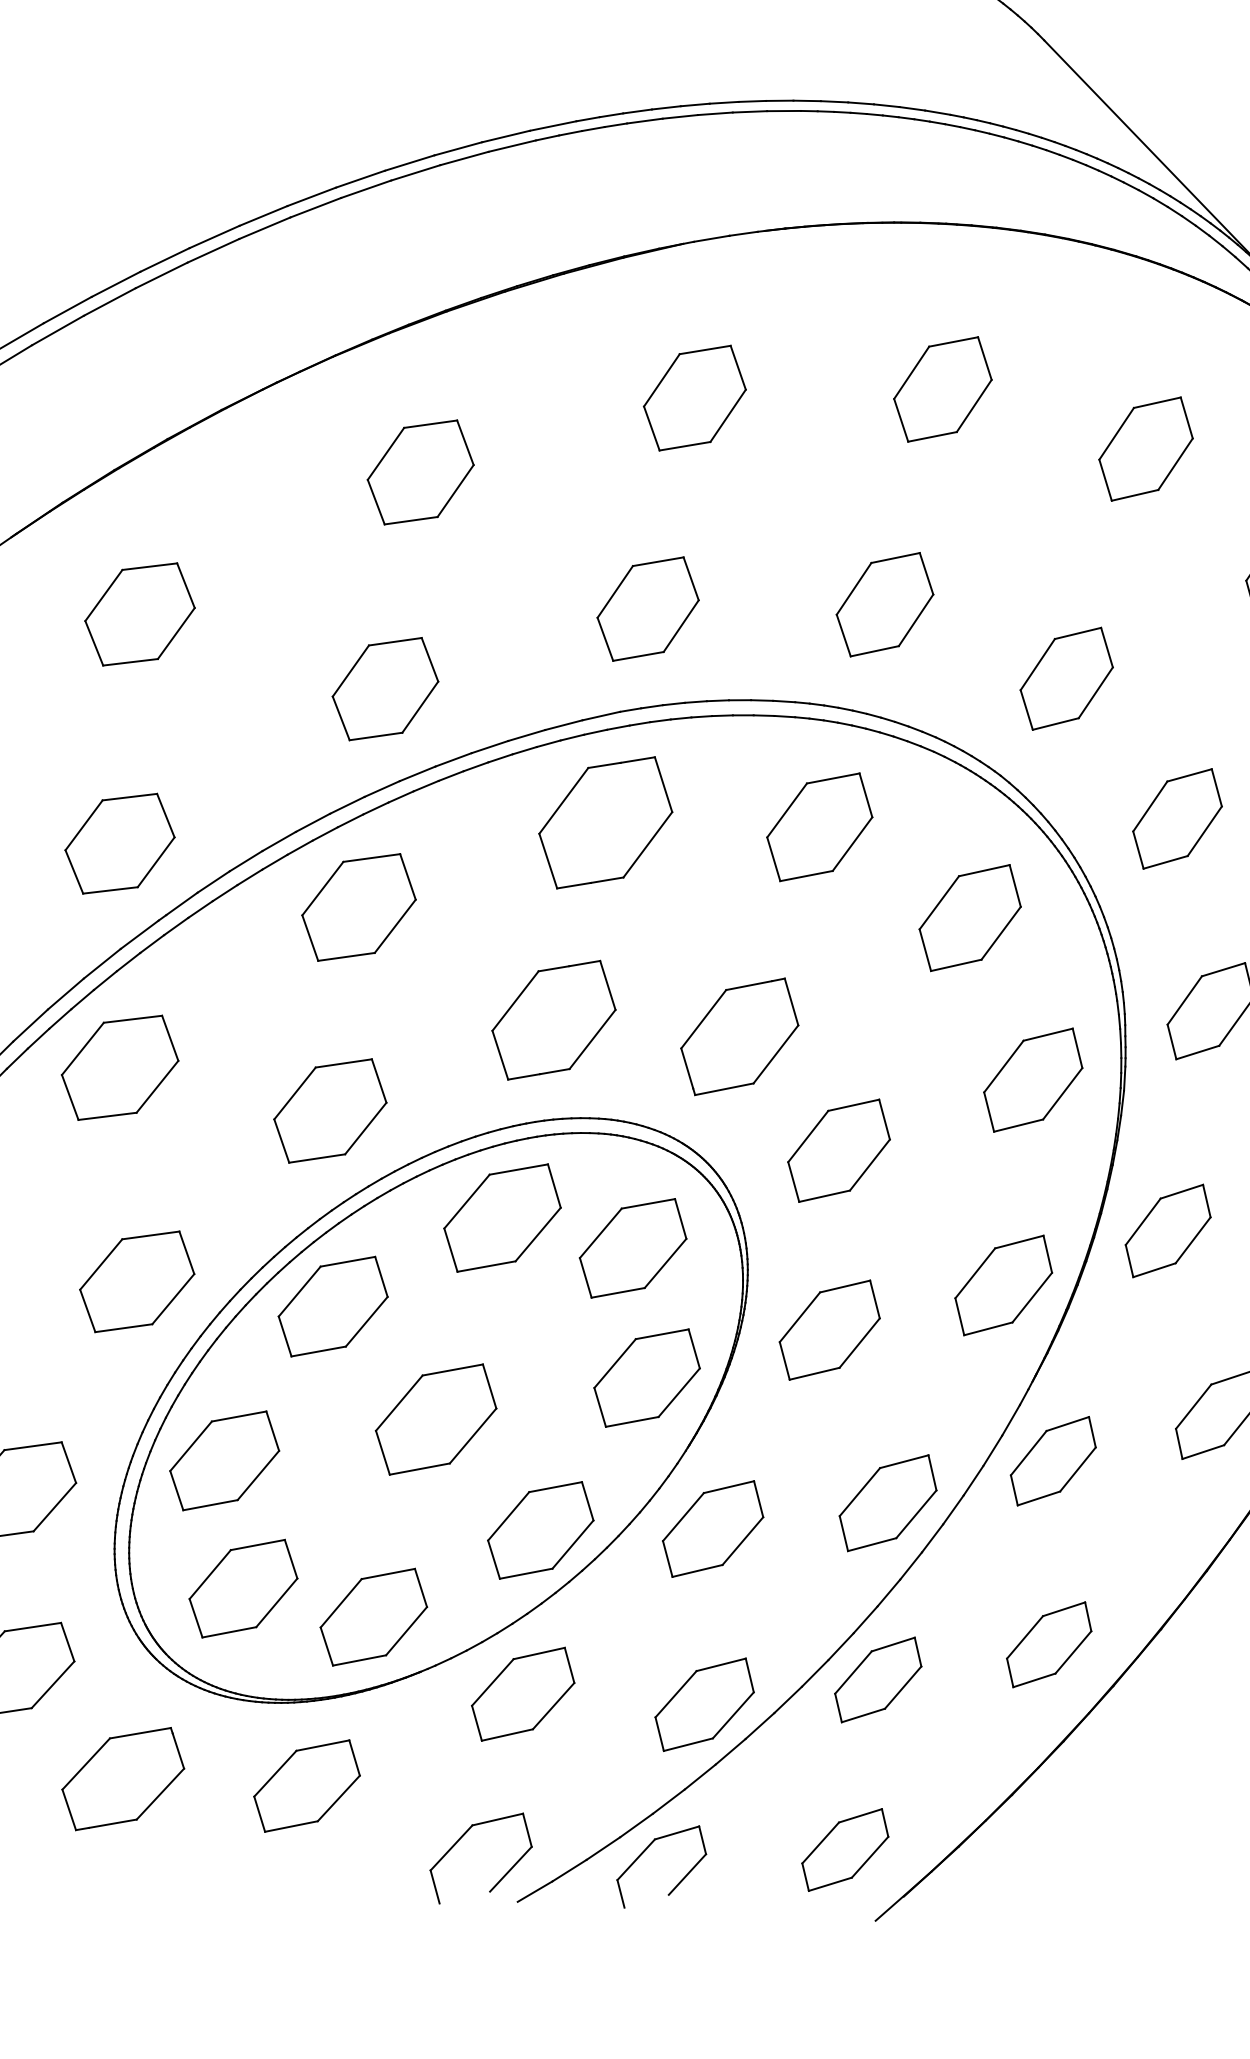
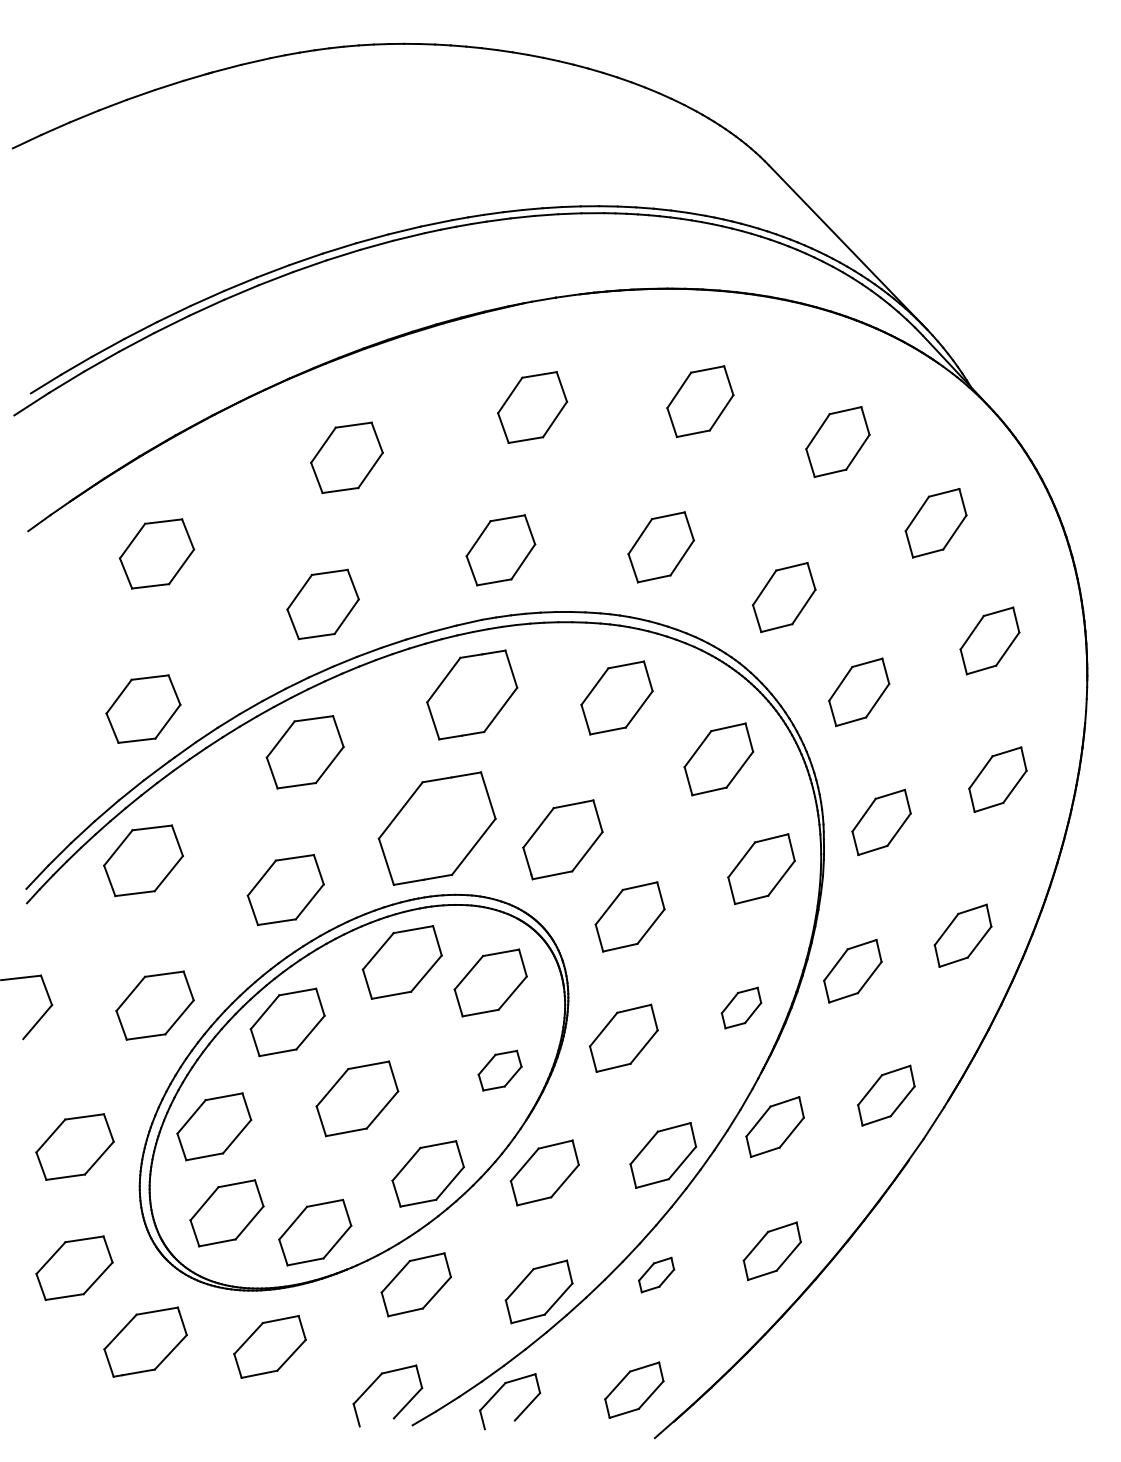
part: (552, 1020) -> (436, 828), size x1.4
part: (1003, 1284) -> (741, 1007), size x0.6
part: (646, 1377) -> (499, 1070), size x0.6
part: (878, 1679) -> (656, 1274), size x0.6

